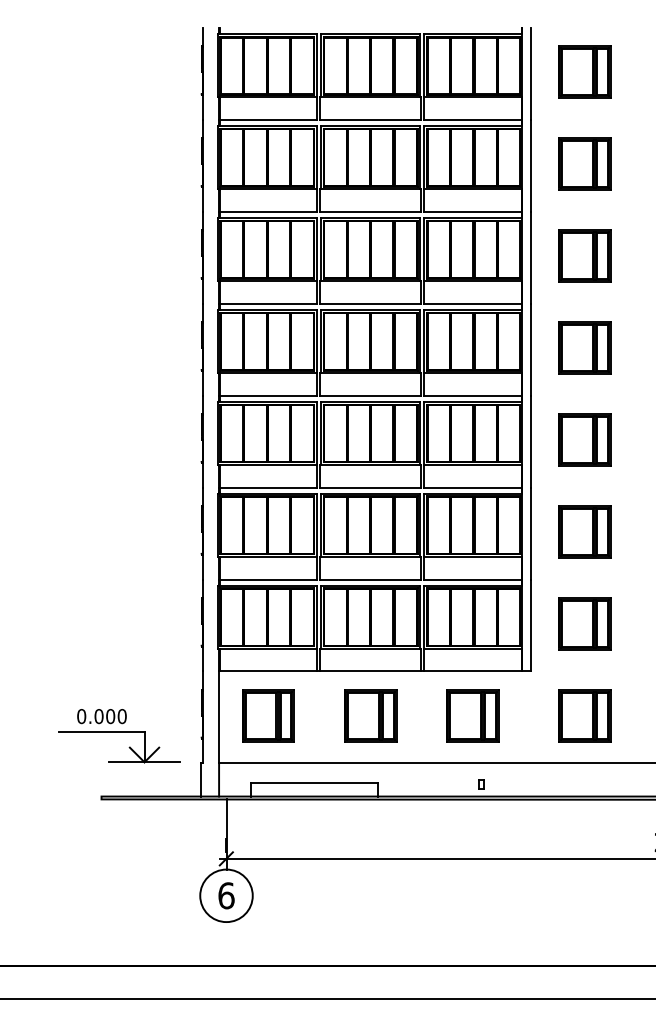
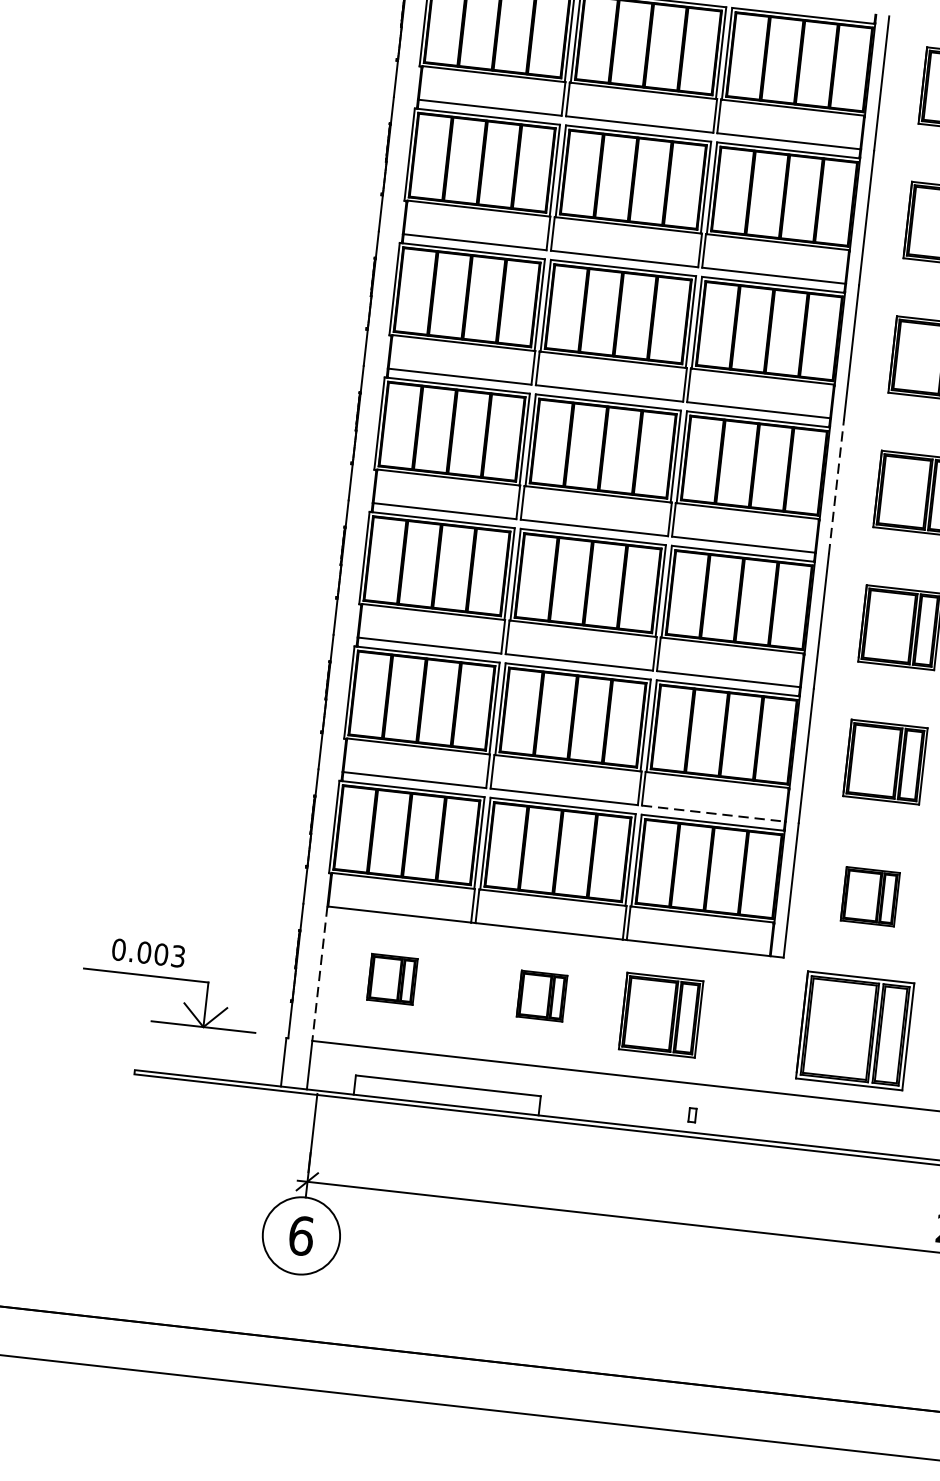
line: (530, 349) -> (835, 486), solid -> dashed
line: (472, 579) -> (713, 813), solid -> dashed
part: (584, 623) -> (869, 896), size x0.7
part: (268, 715) -> (392, 978), size x0.6
part: (370, 715) -> (541, 995), size x0.6
part: (472, 715) -> (661, 1015), moved
part: (584, 715) -> (854, 1030), size x1.4
text: (121, 716) -> (177, 956), 0.000 -> 0.003
line: (219, 717) -> (320, 973), solid -> dashed

